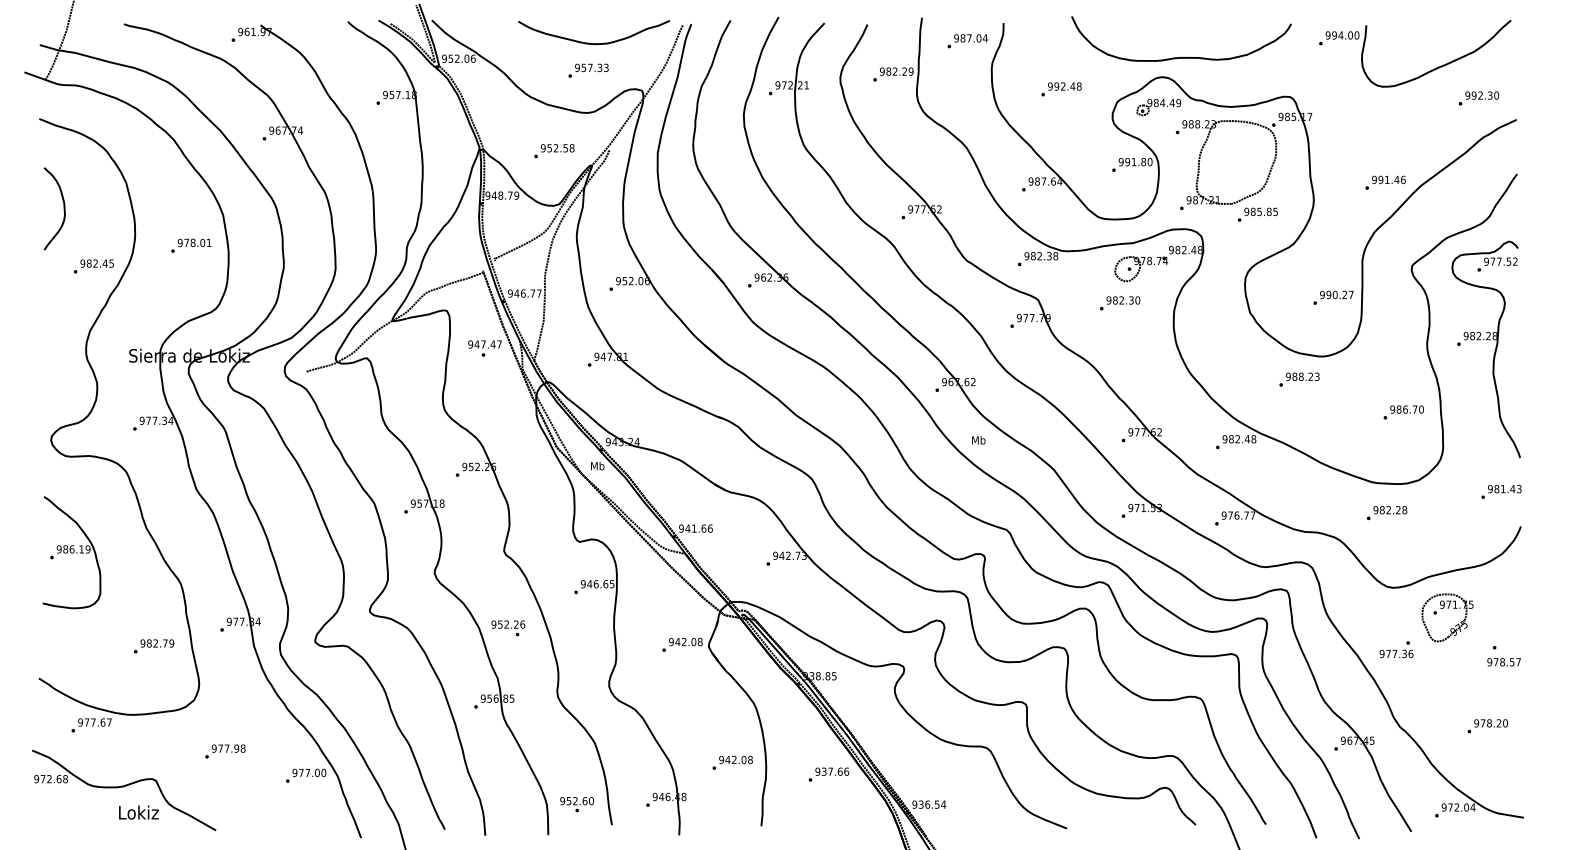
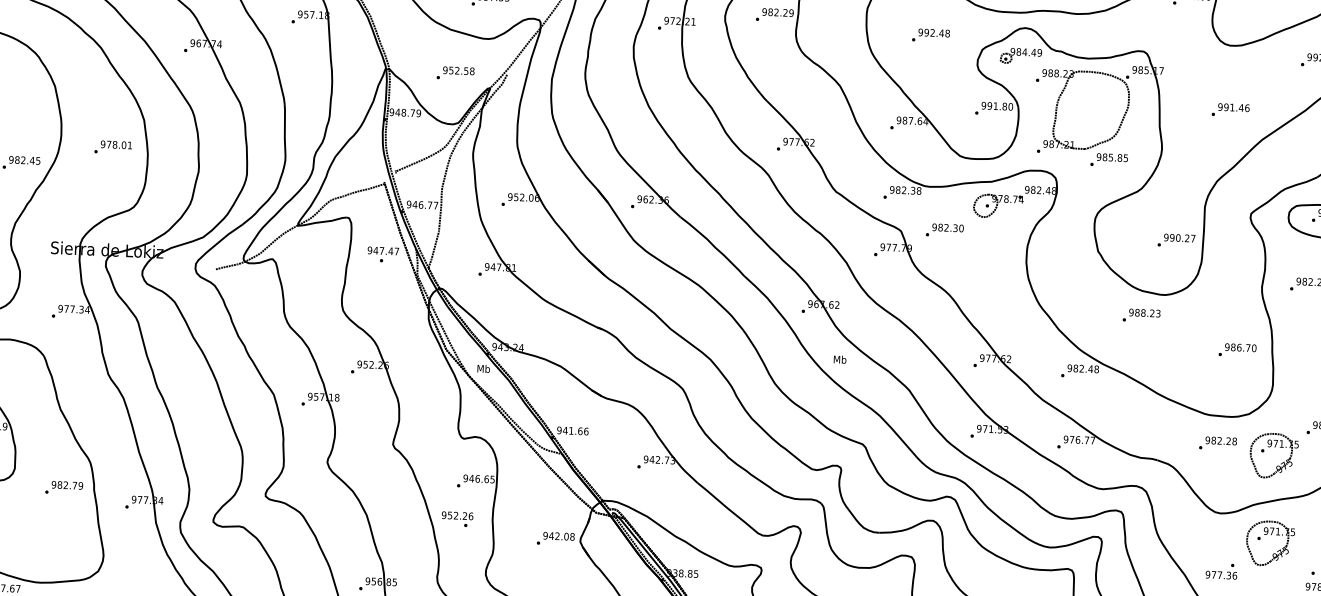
text: (1385, 182) -> (1230, 109), moved
text: (1120, 303) -> (945, 230), moved
part: (1447, 523) -> (1274, 455), added
text: (508, 628) -> (457, 519), moved
text: (154, 646) -> (64, 488), moved

